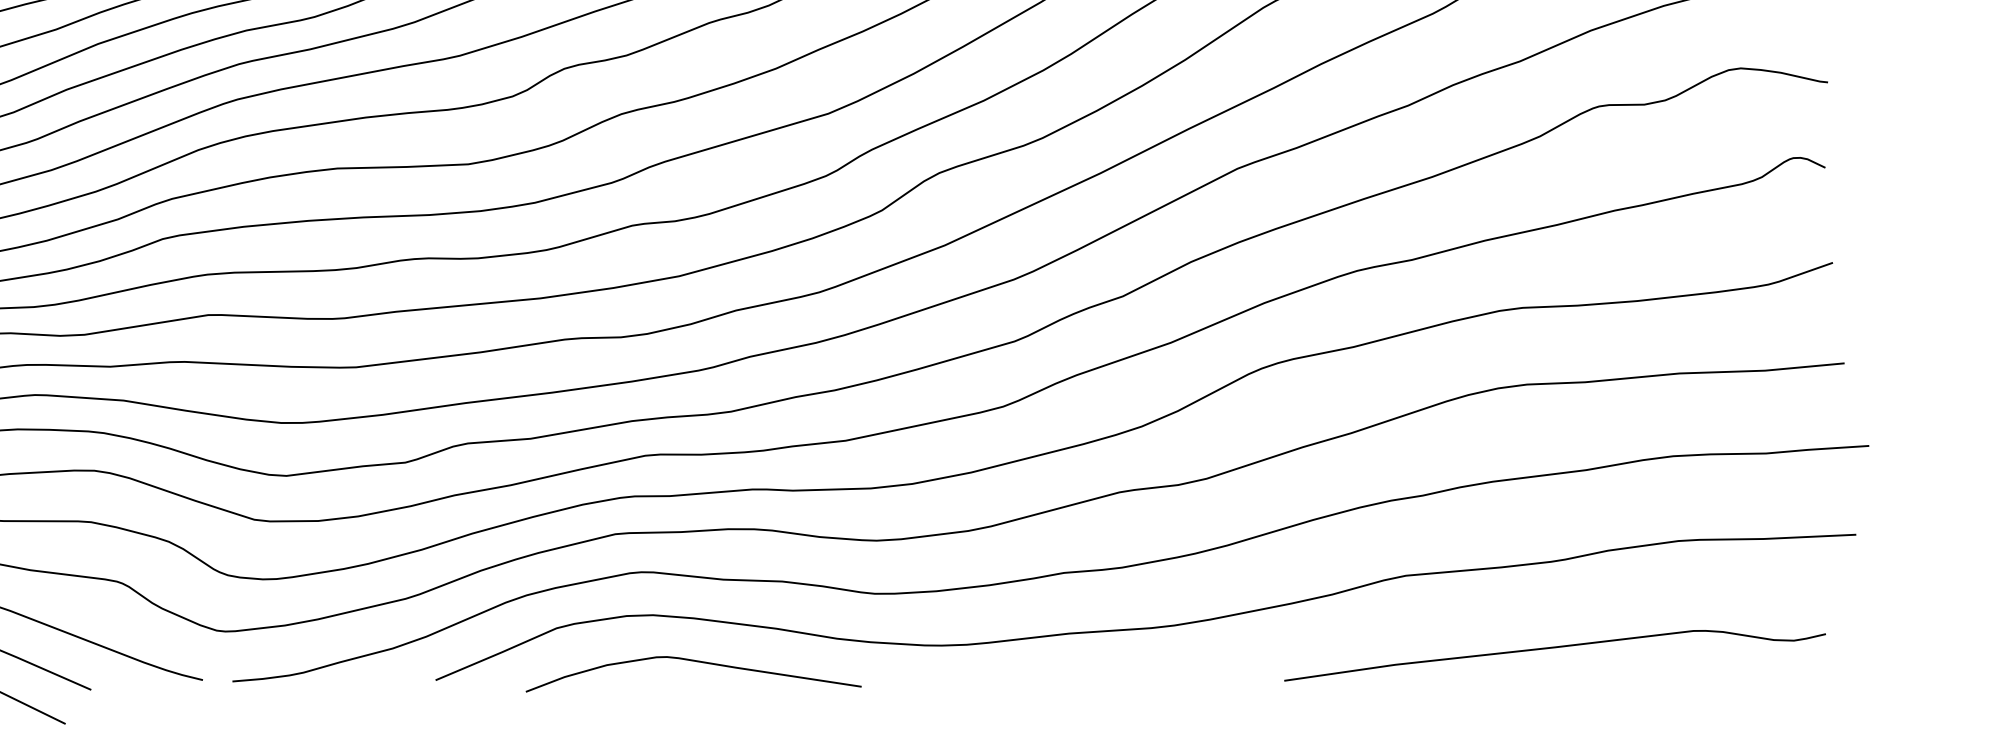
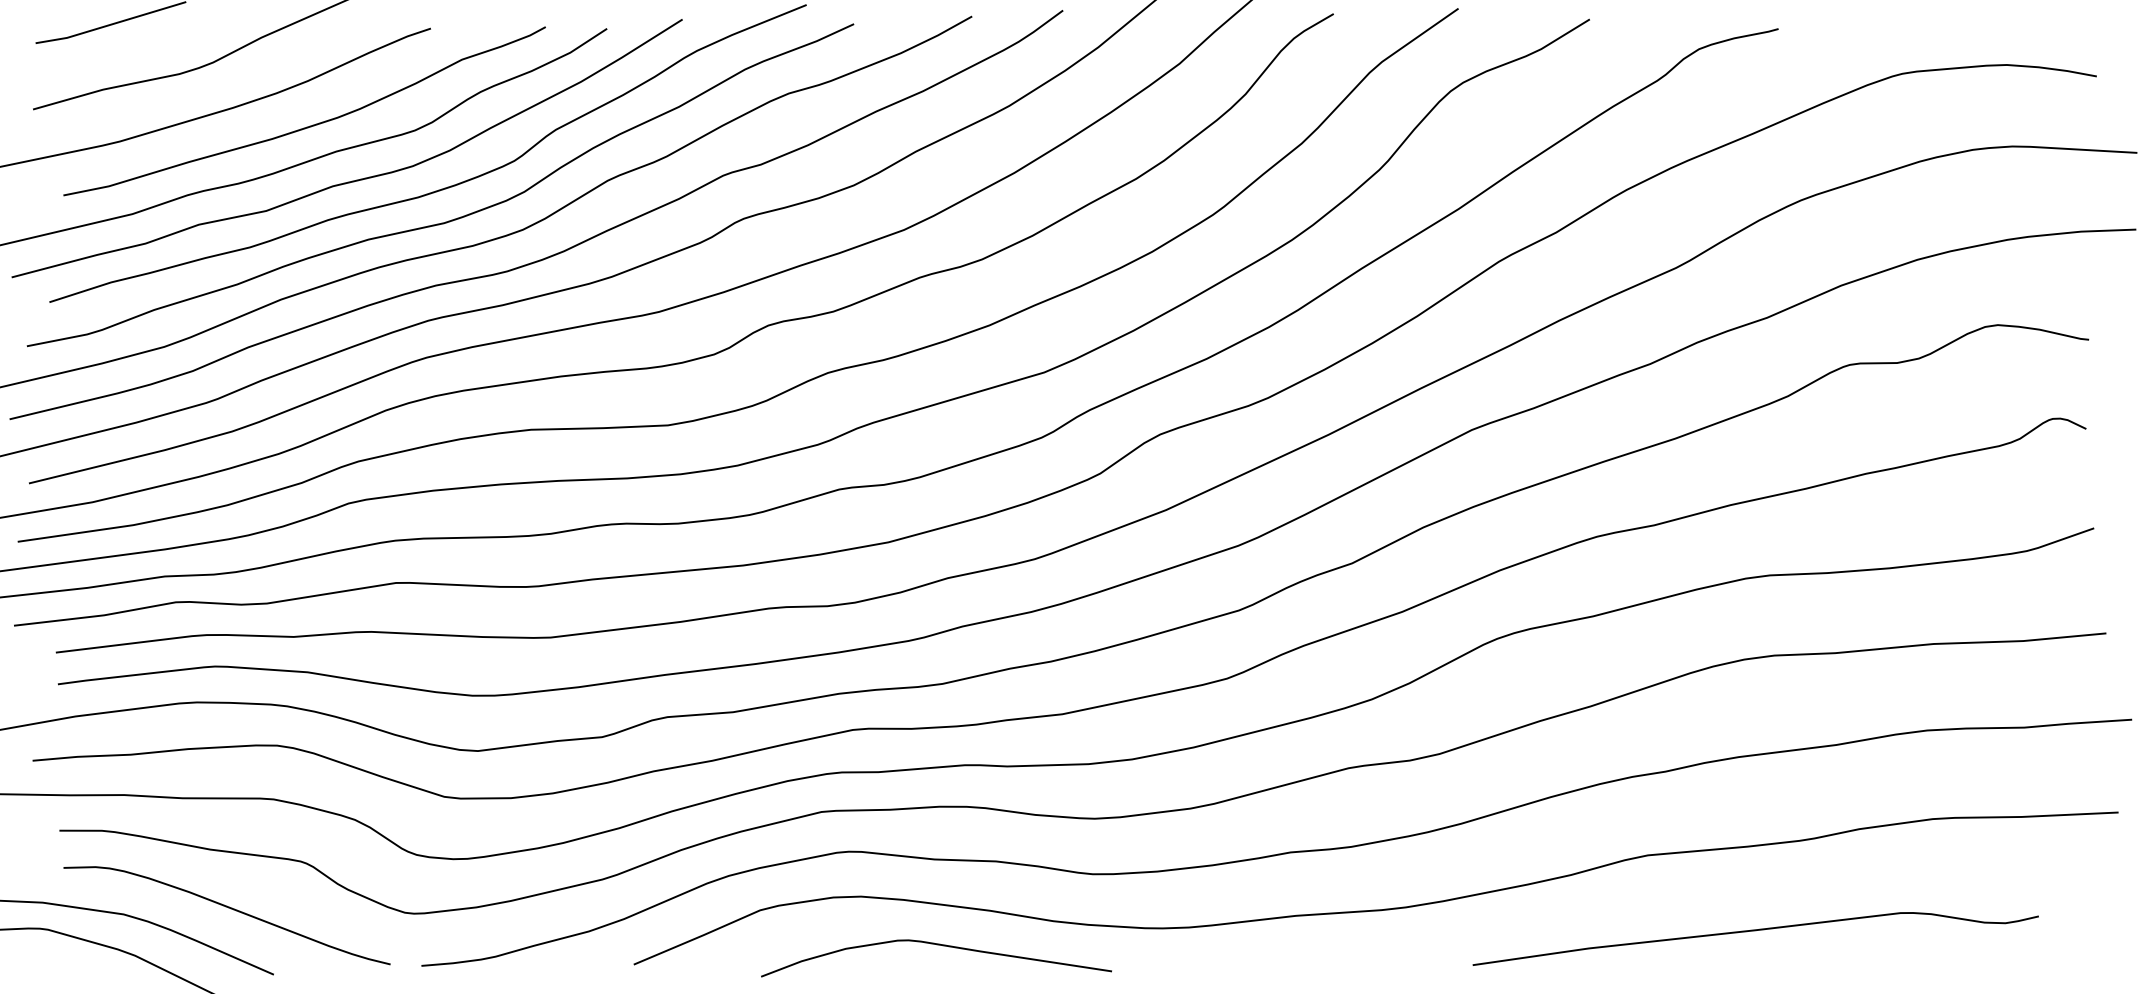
curve: (1554, 648) -> (1755, 931), moved
curve: (693, 661) -> (936, 945), moved

